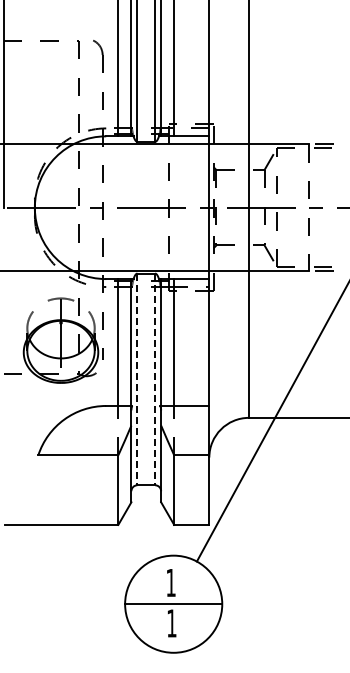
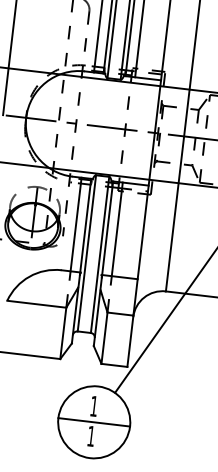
line: (137, 379) -> (87, 253), dashed -> solid
line: (155, 379) -> (100, 255), dashed -> solid

